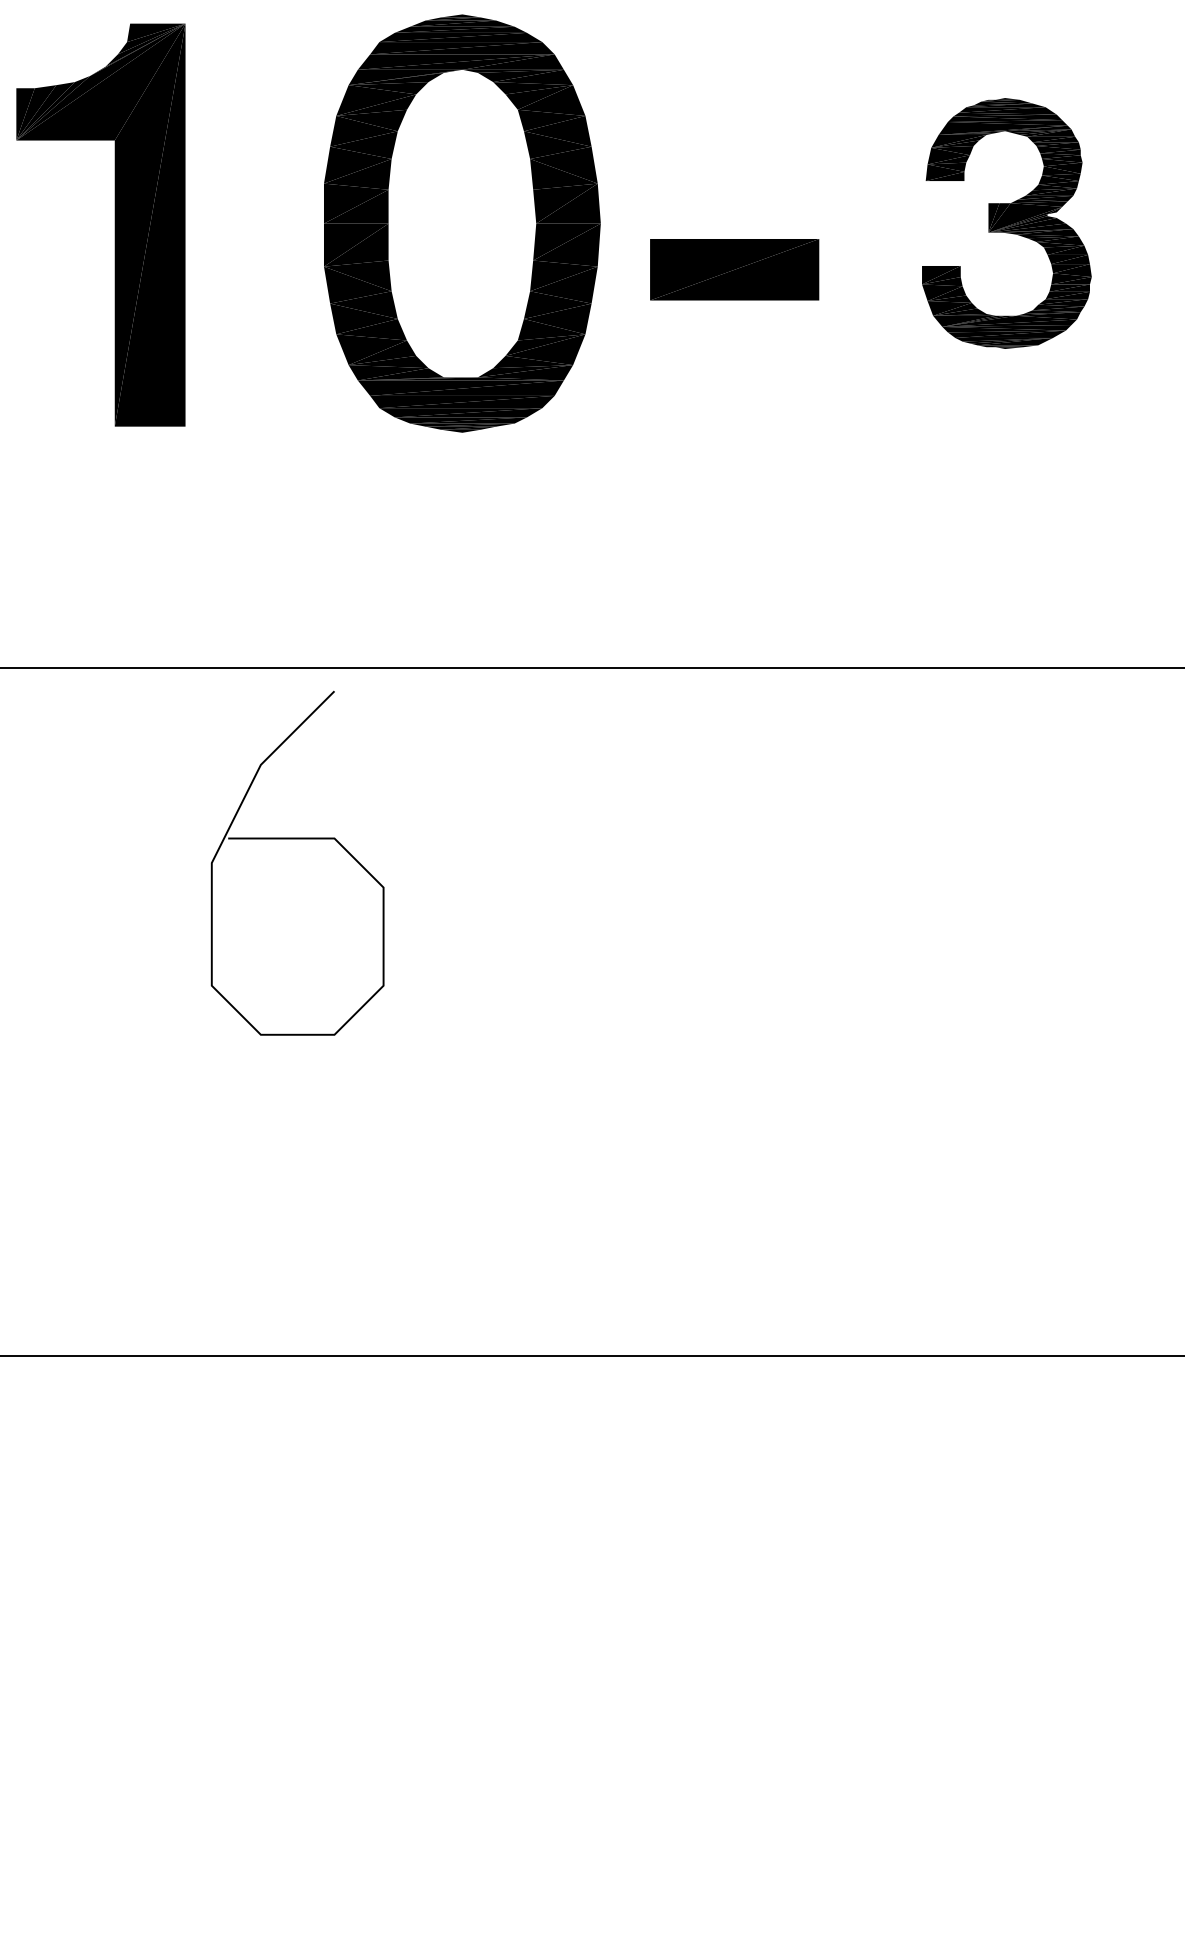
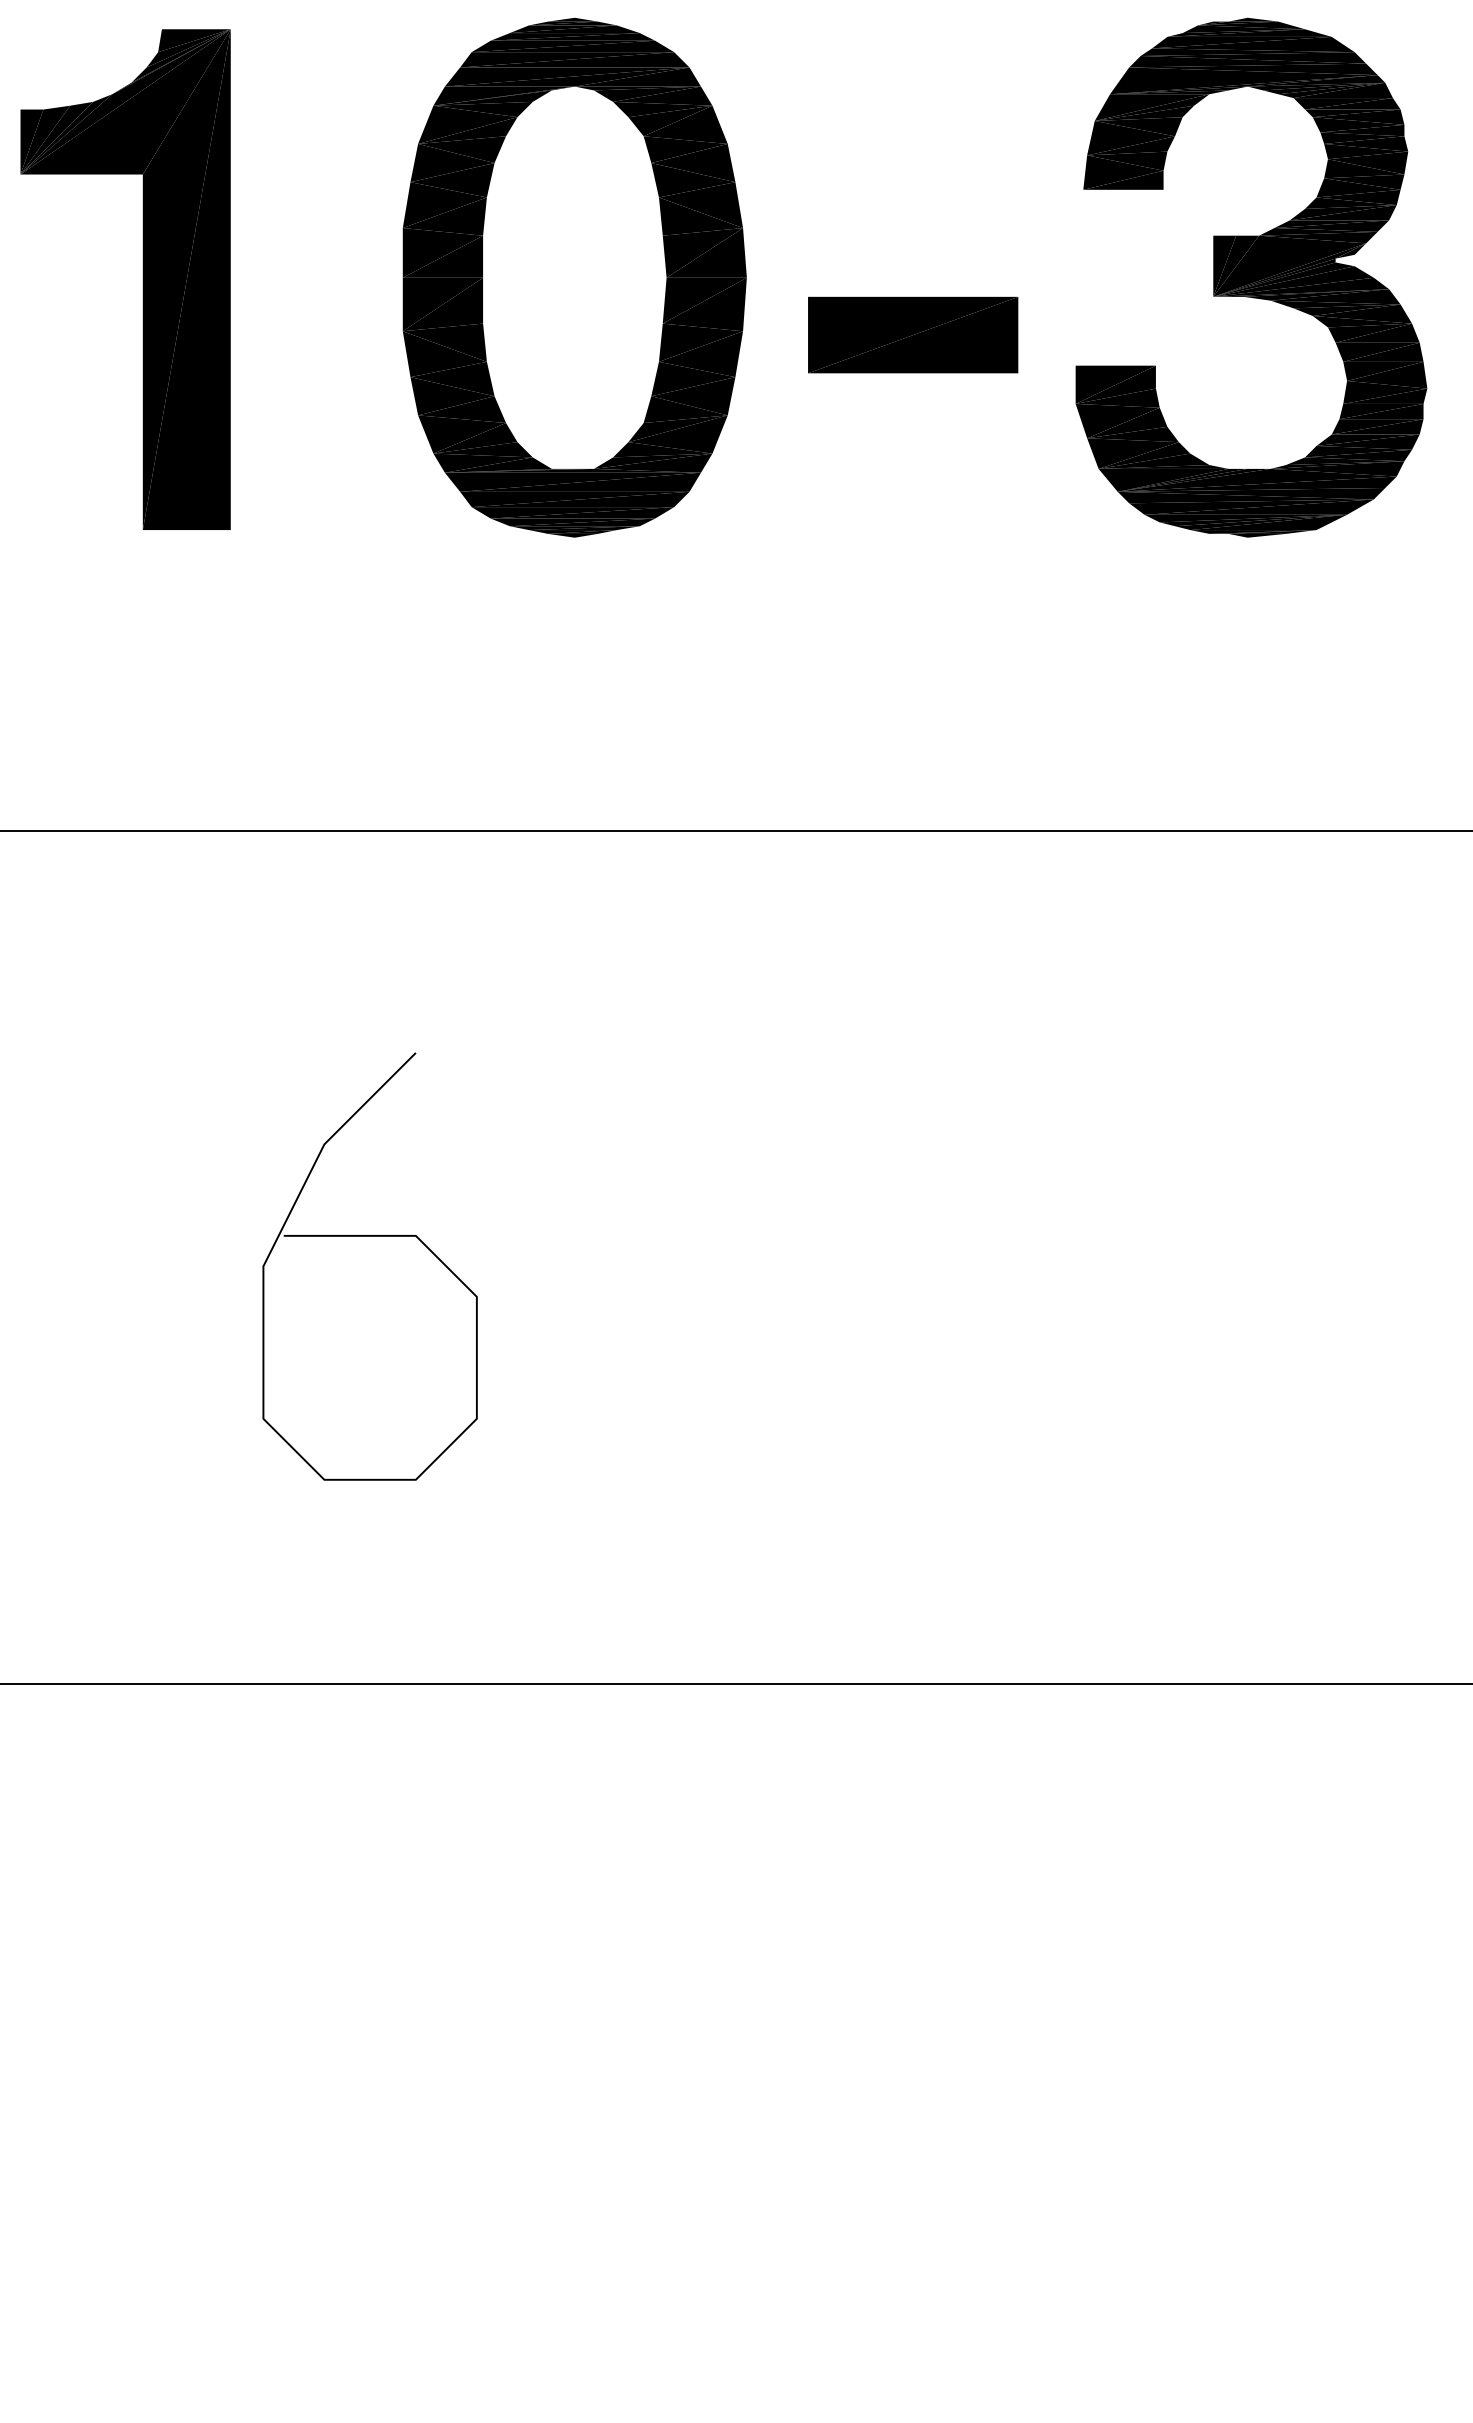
part: (1006, 223) -> (1251, 277), size x1.67
curve: (297, 839) -> (369, 1236), moved

